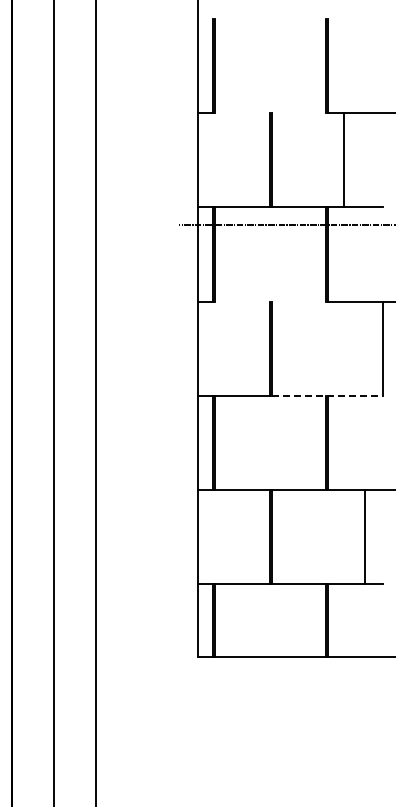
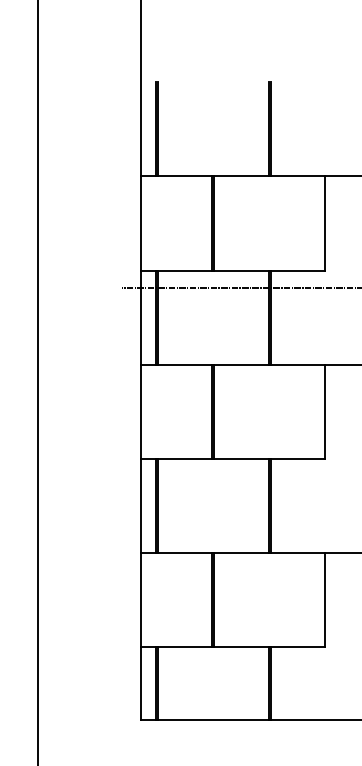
line: (270, 113) -> (213, 176), added
line: (343, 160) -> (325, 223), moved
line: (270, 301) -> (213, 364), added
line: (327, 395) -> (270, 458), dashed -> solid
line: (364, 536) -> (325, 599), moved

